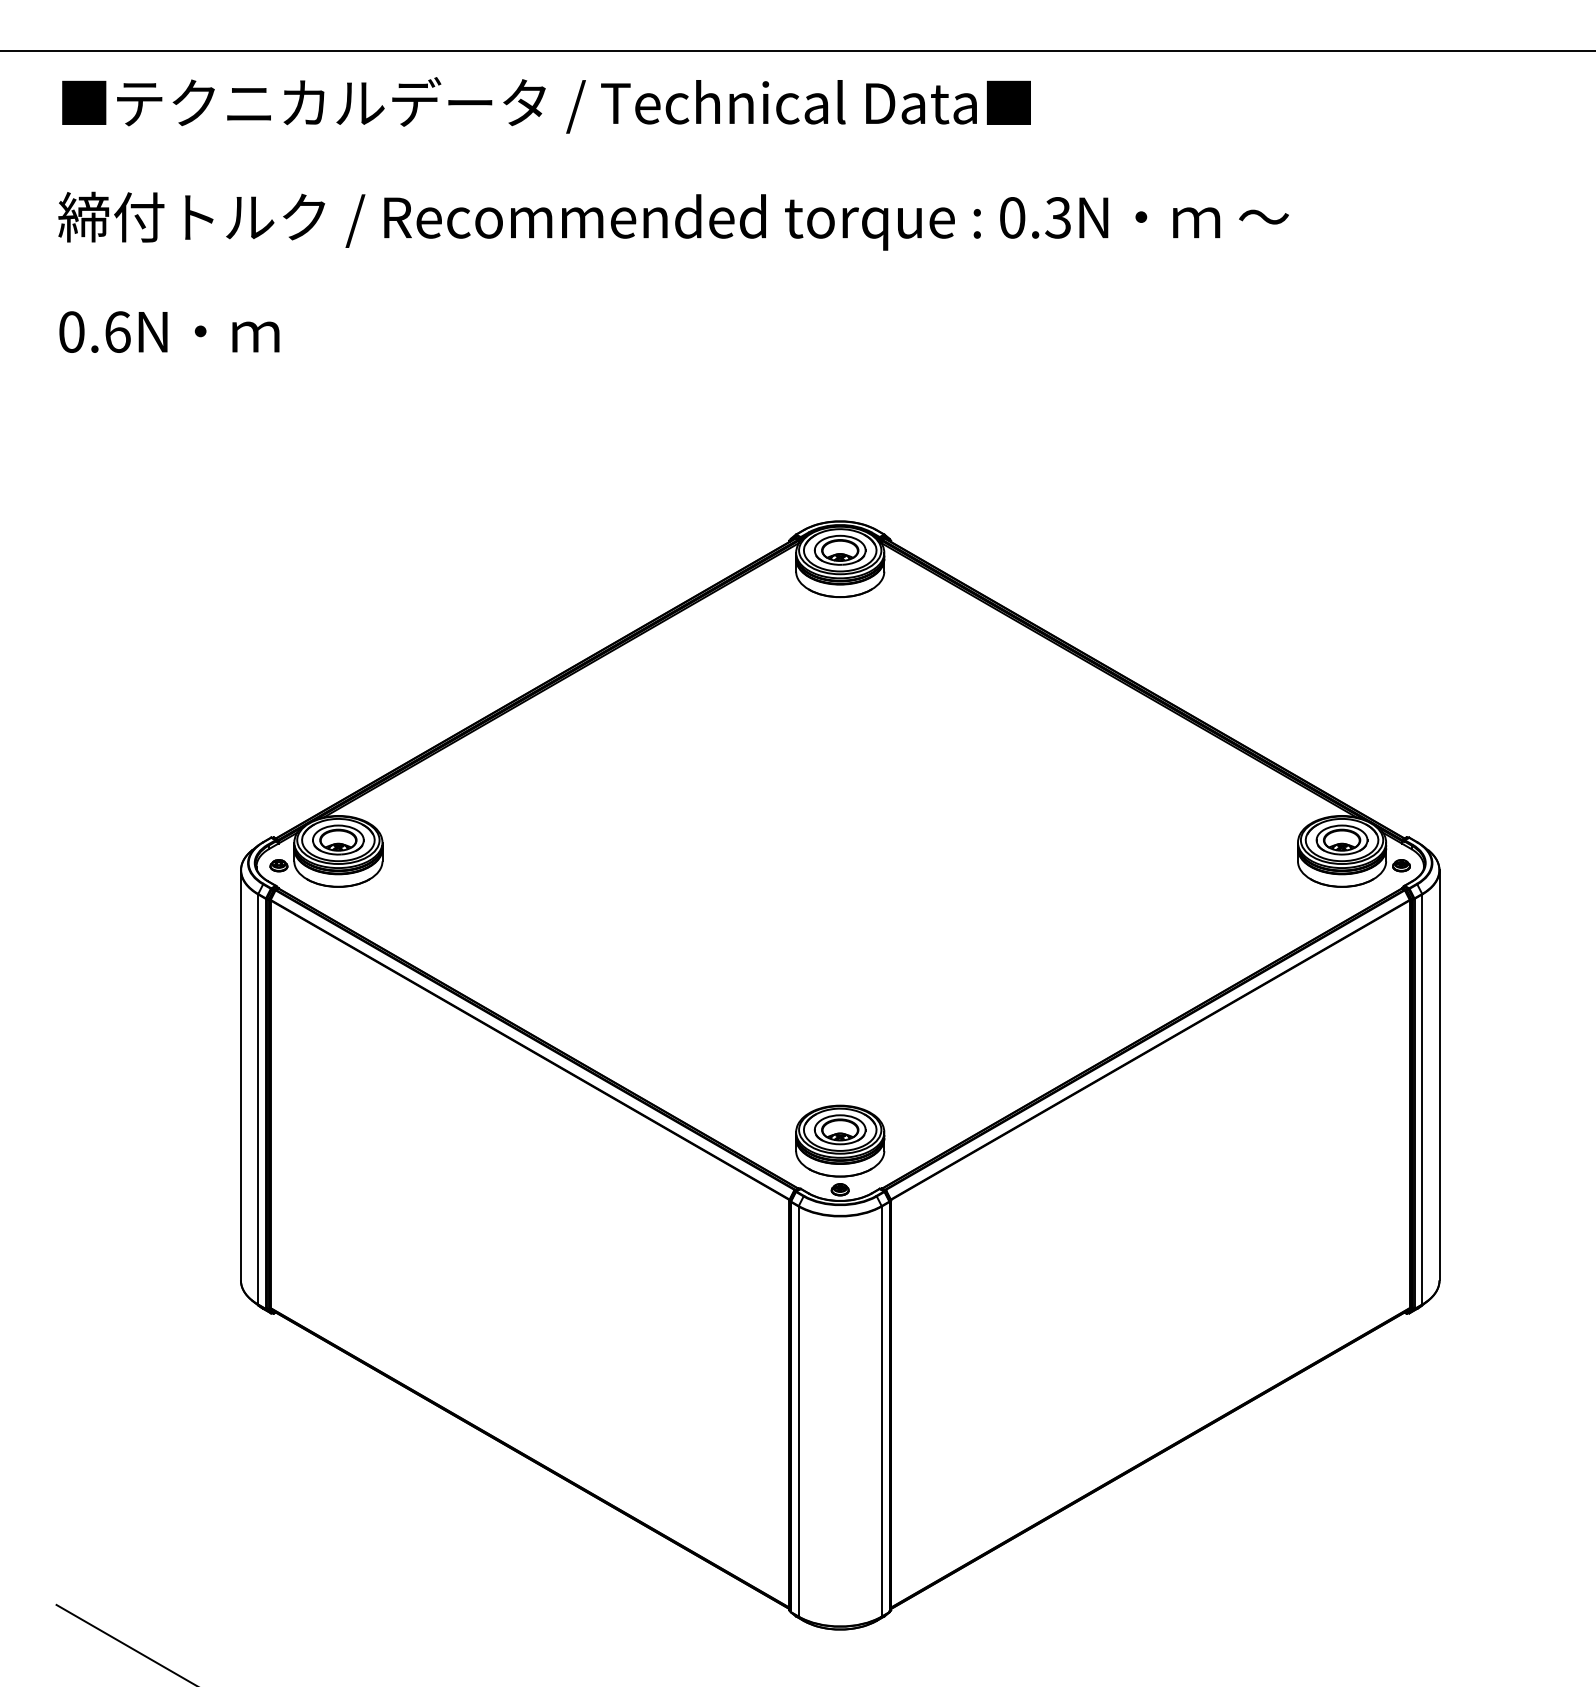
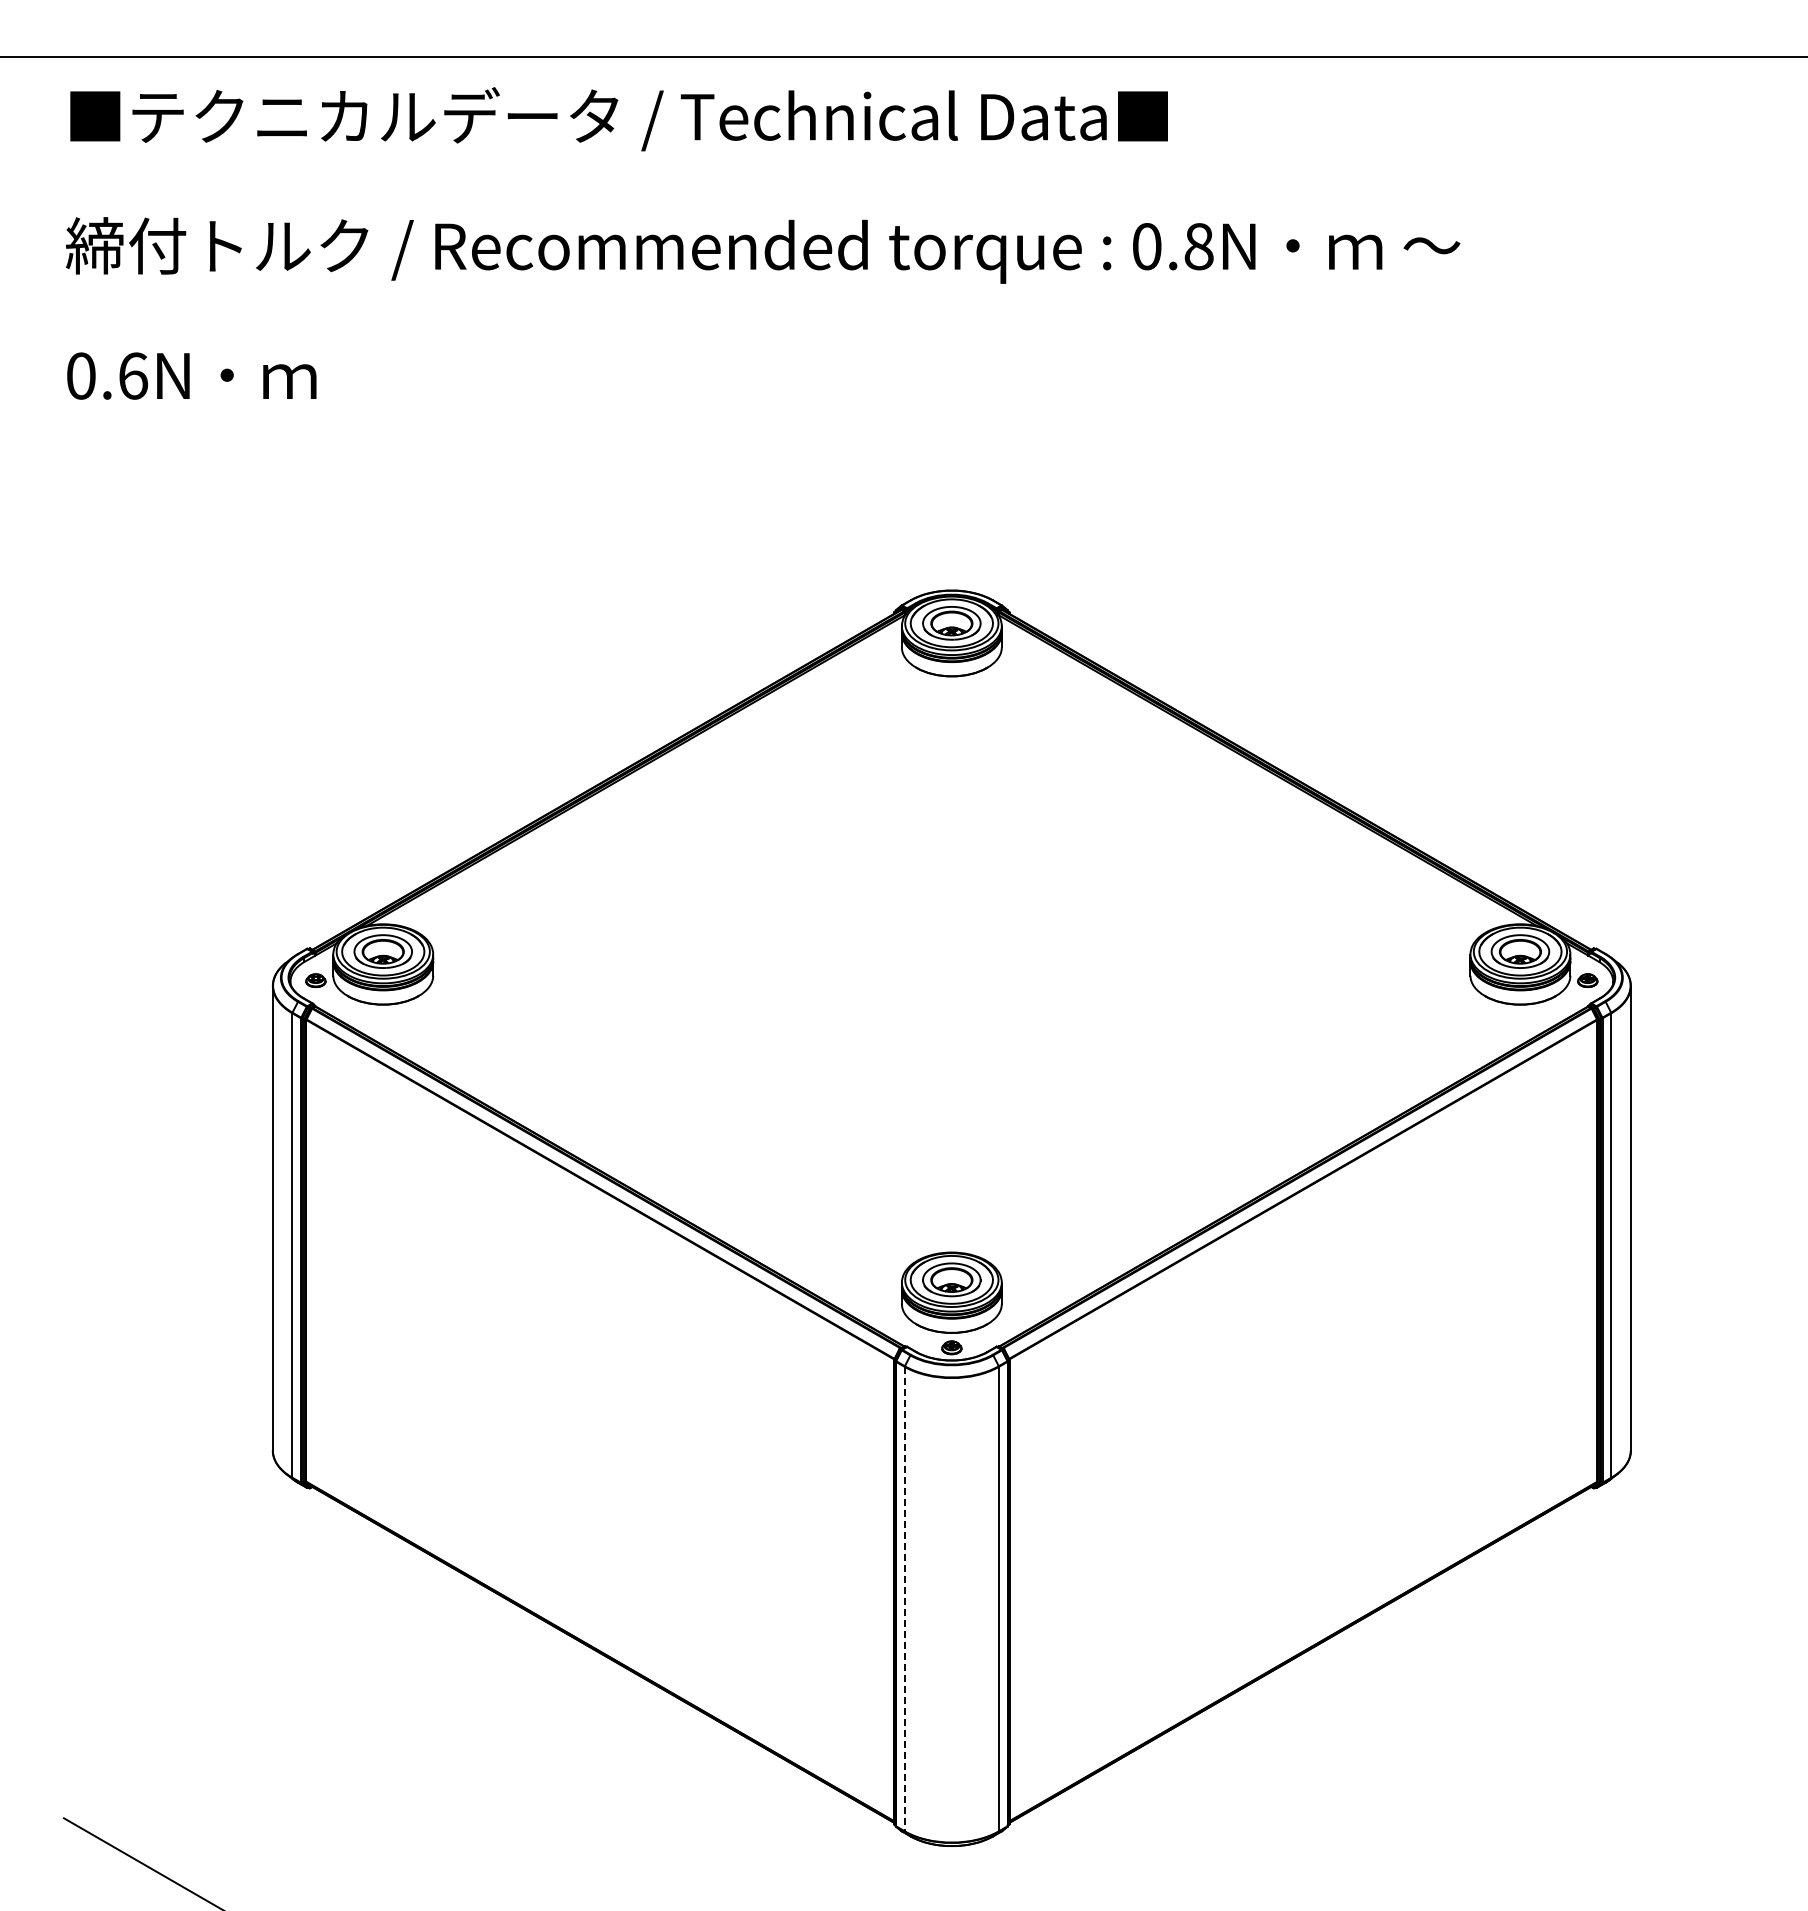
text: (1057, 217) -> (1198, 246), 0.3N -> 0.8N
line: (798, 1411) -> (904, 1599), solid -> dashed

